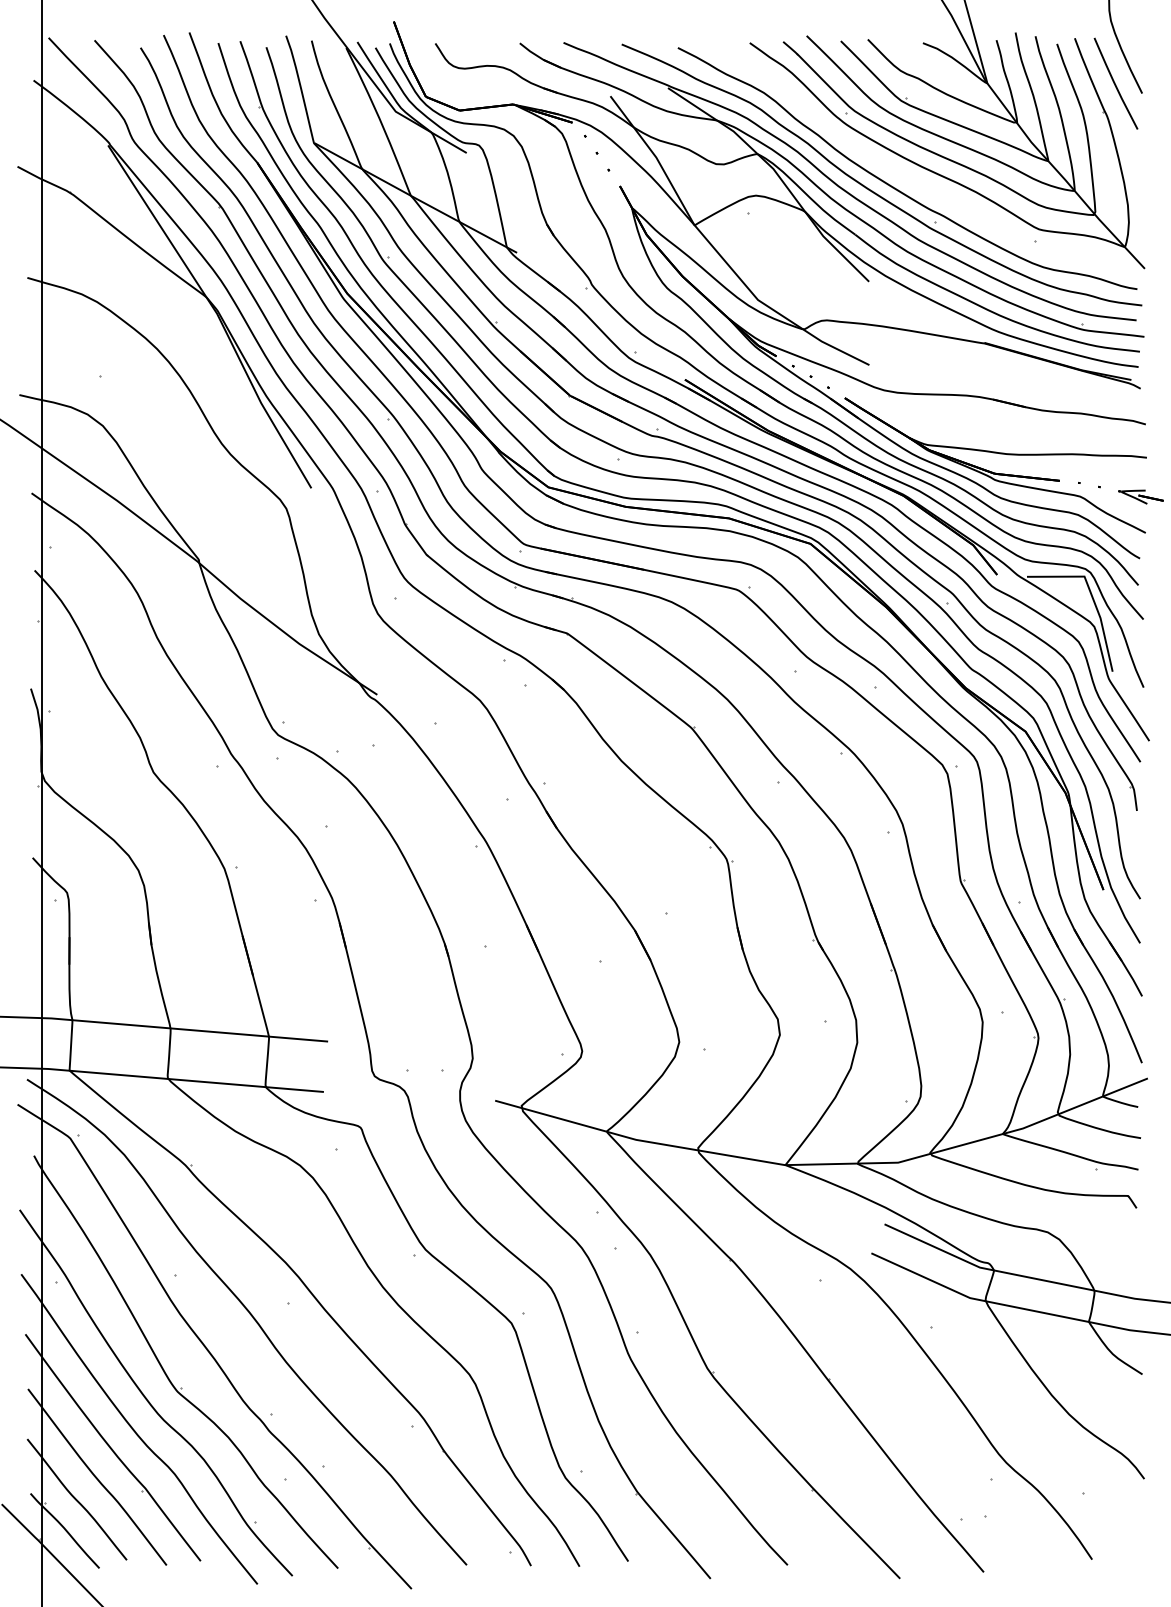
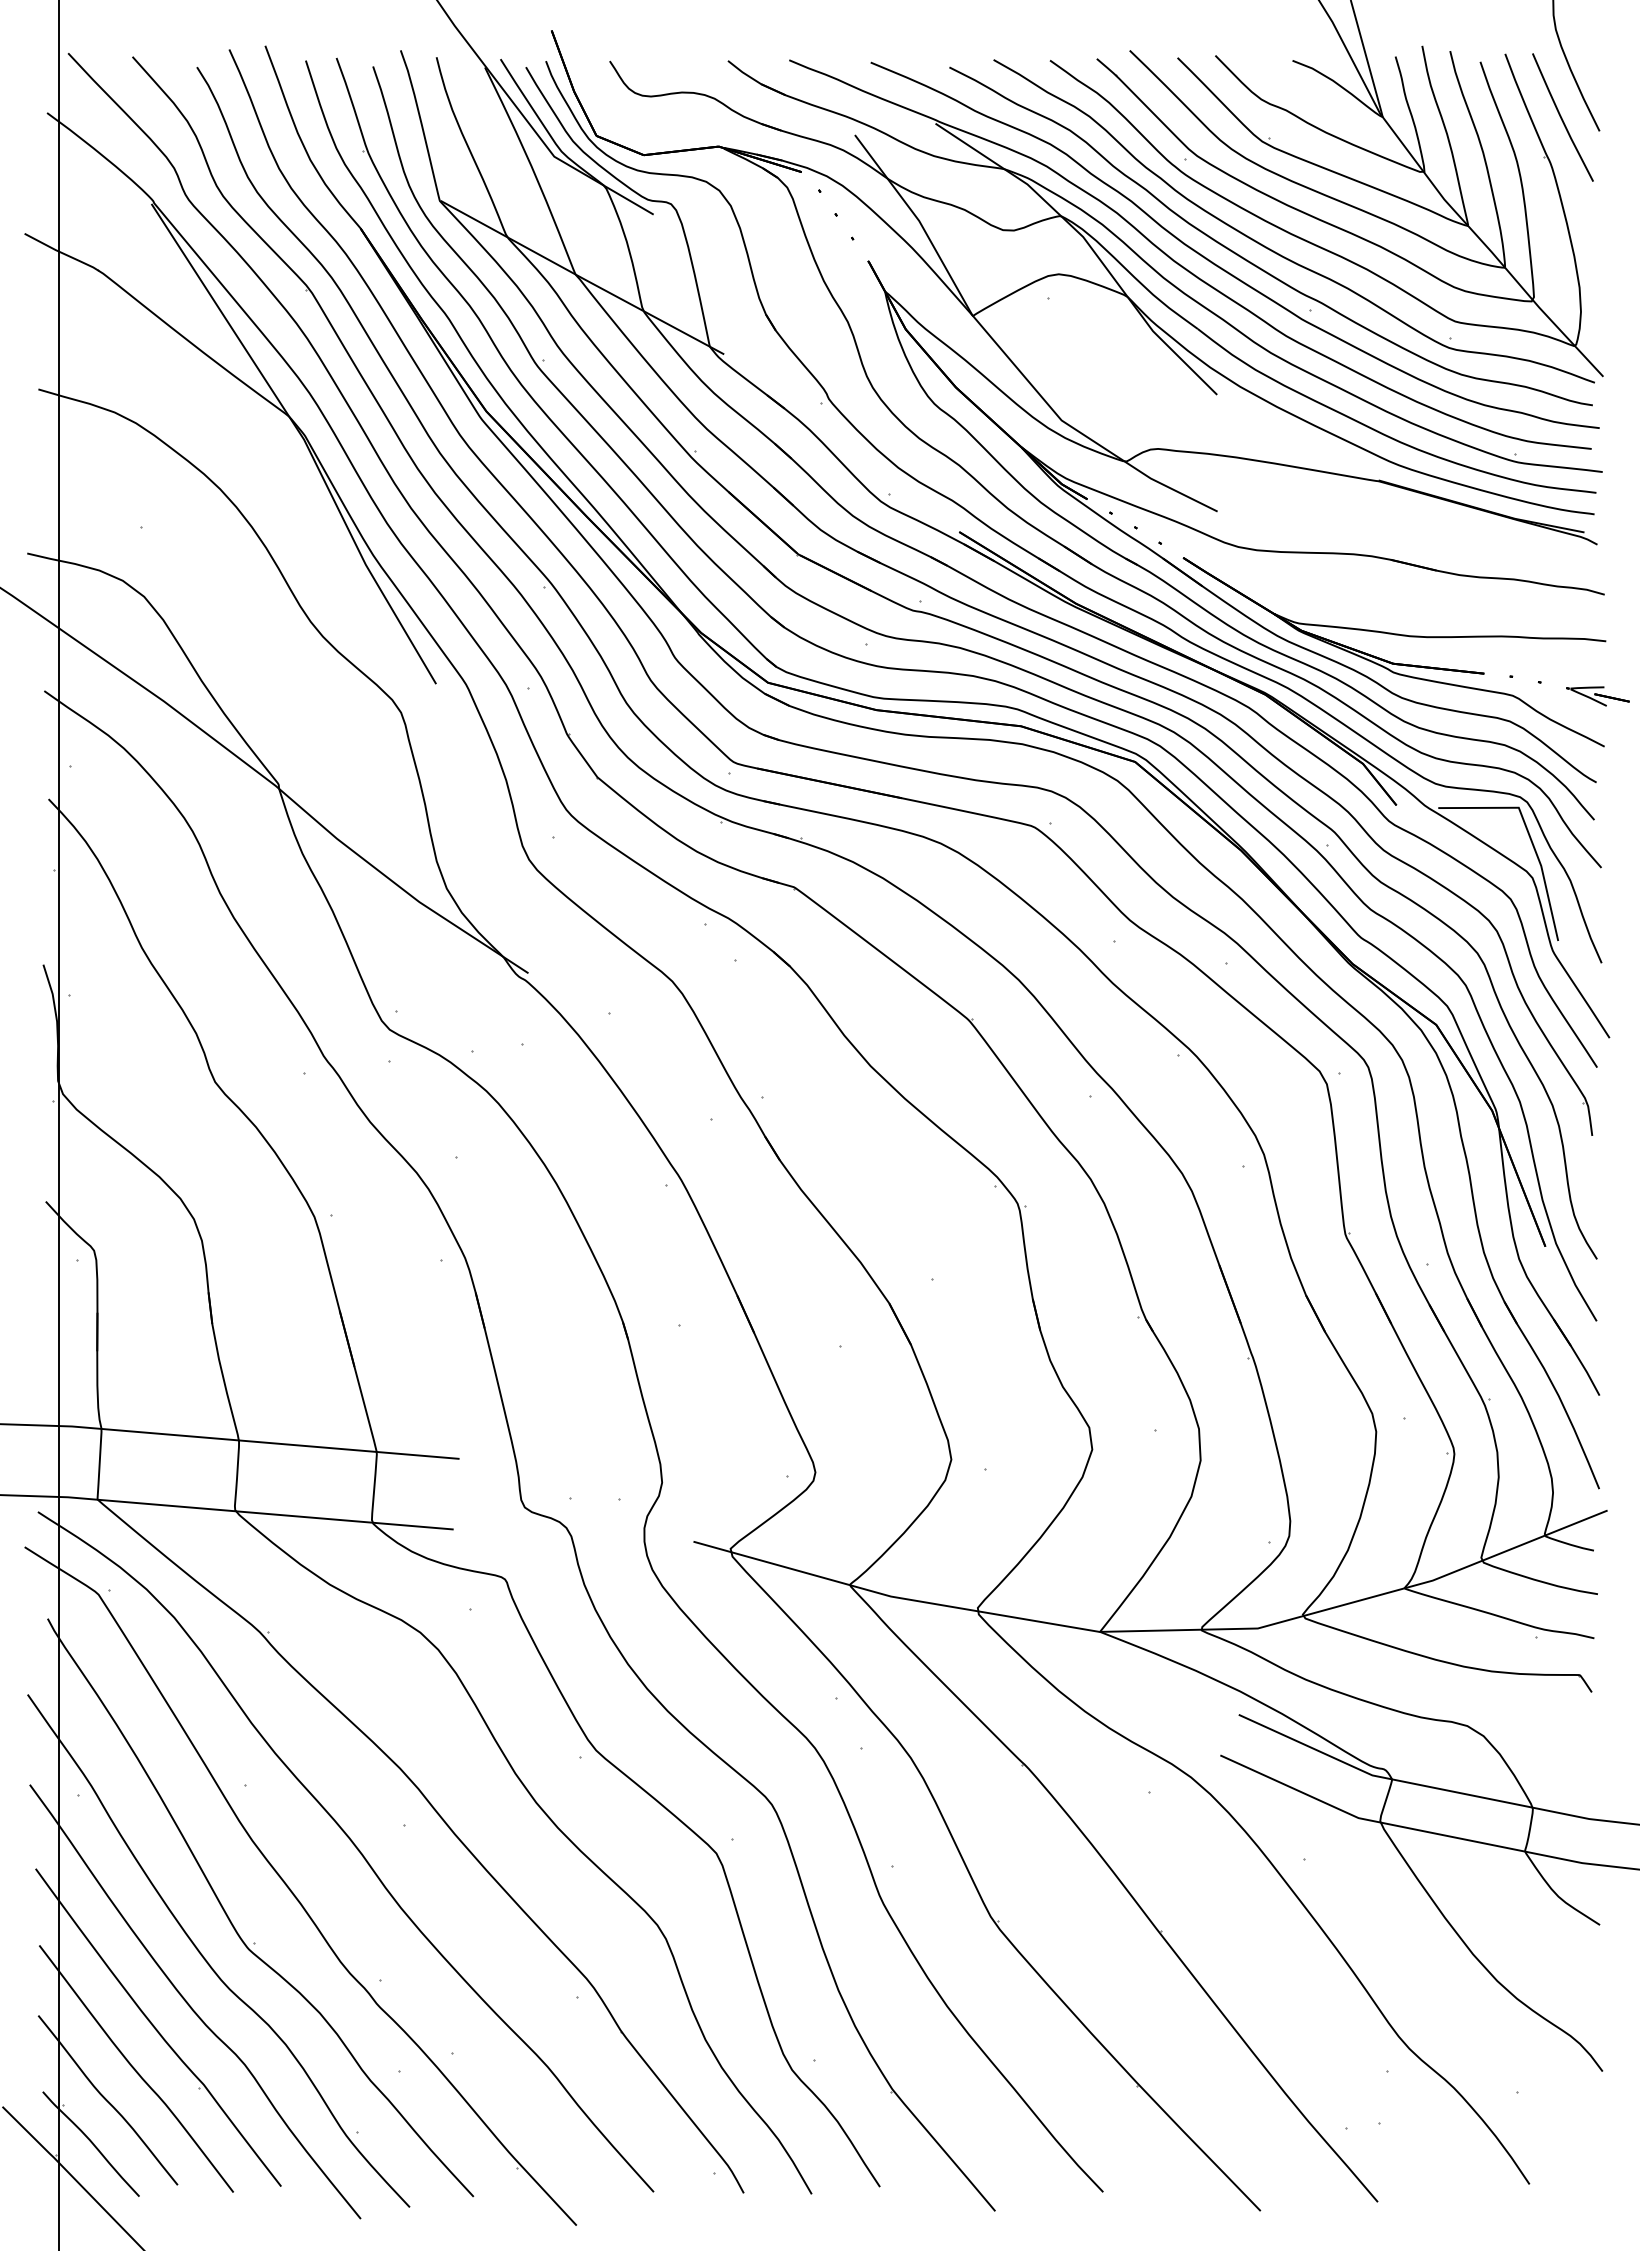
curve: (912, 180) -> (1277, 252), added

